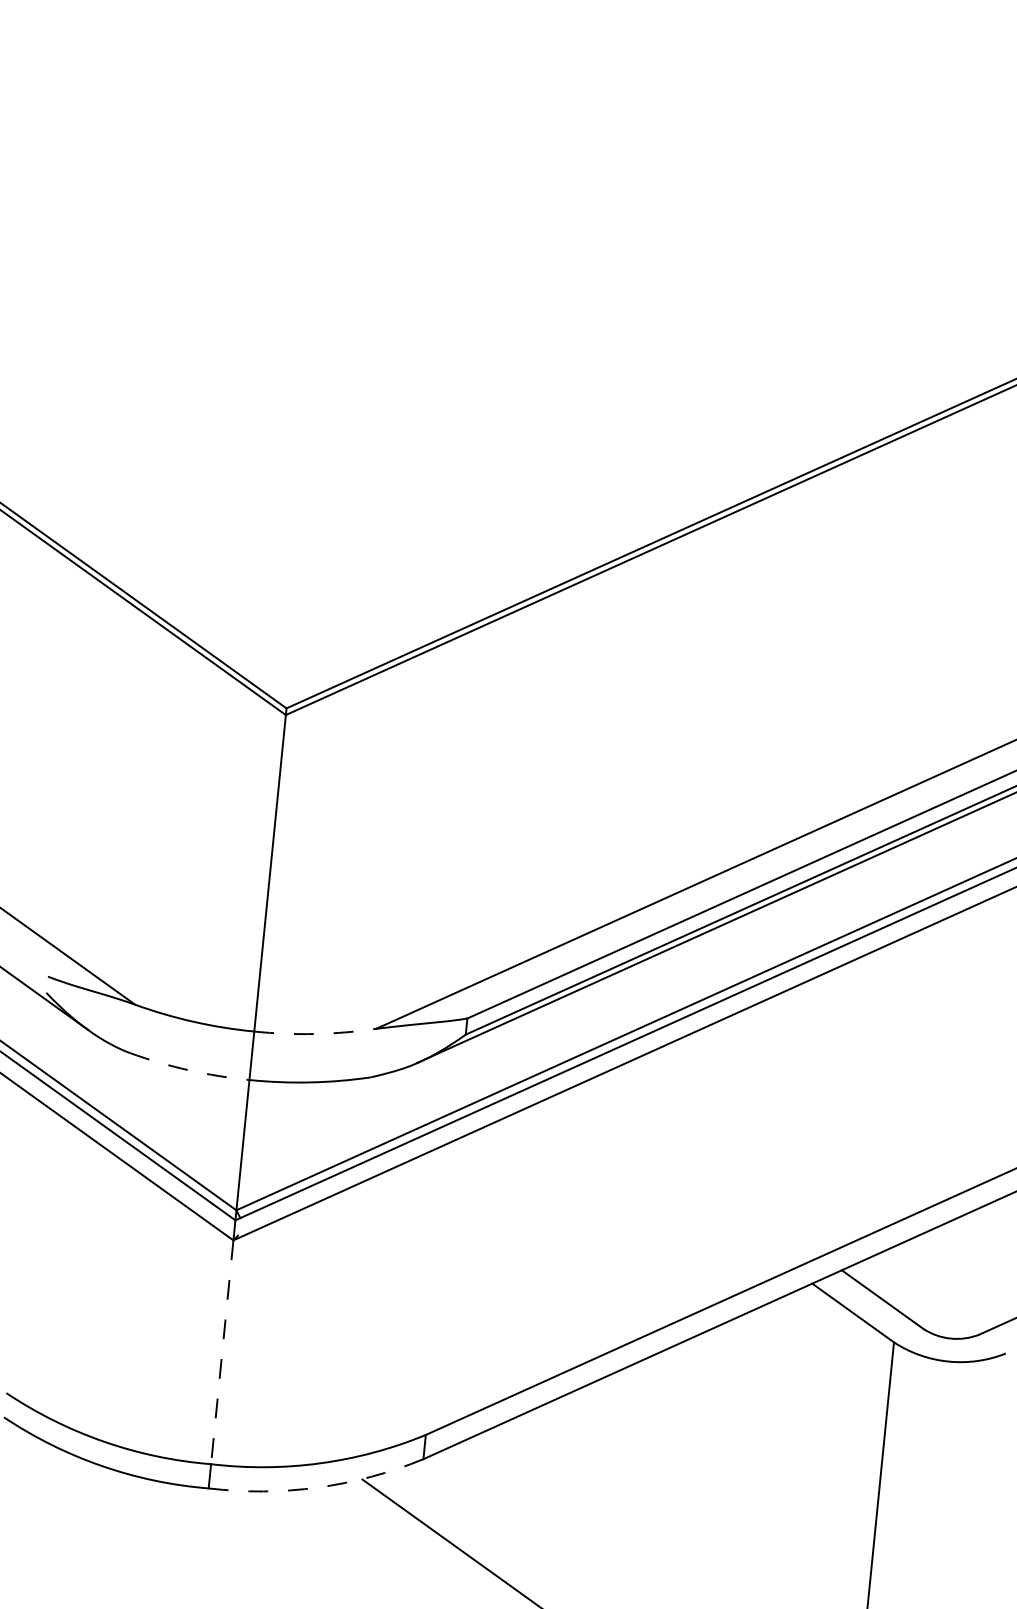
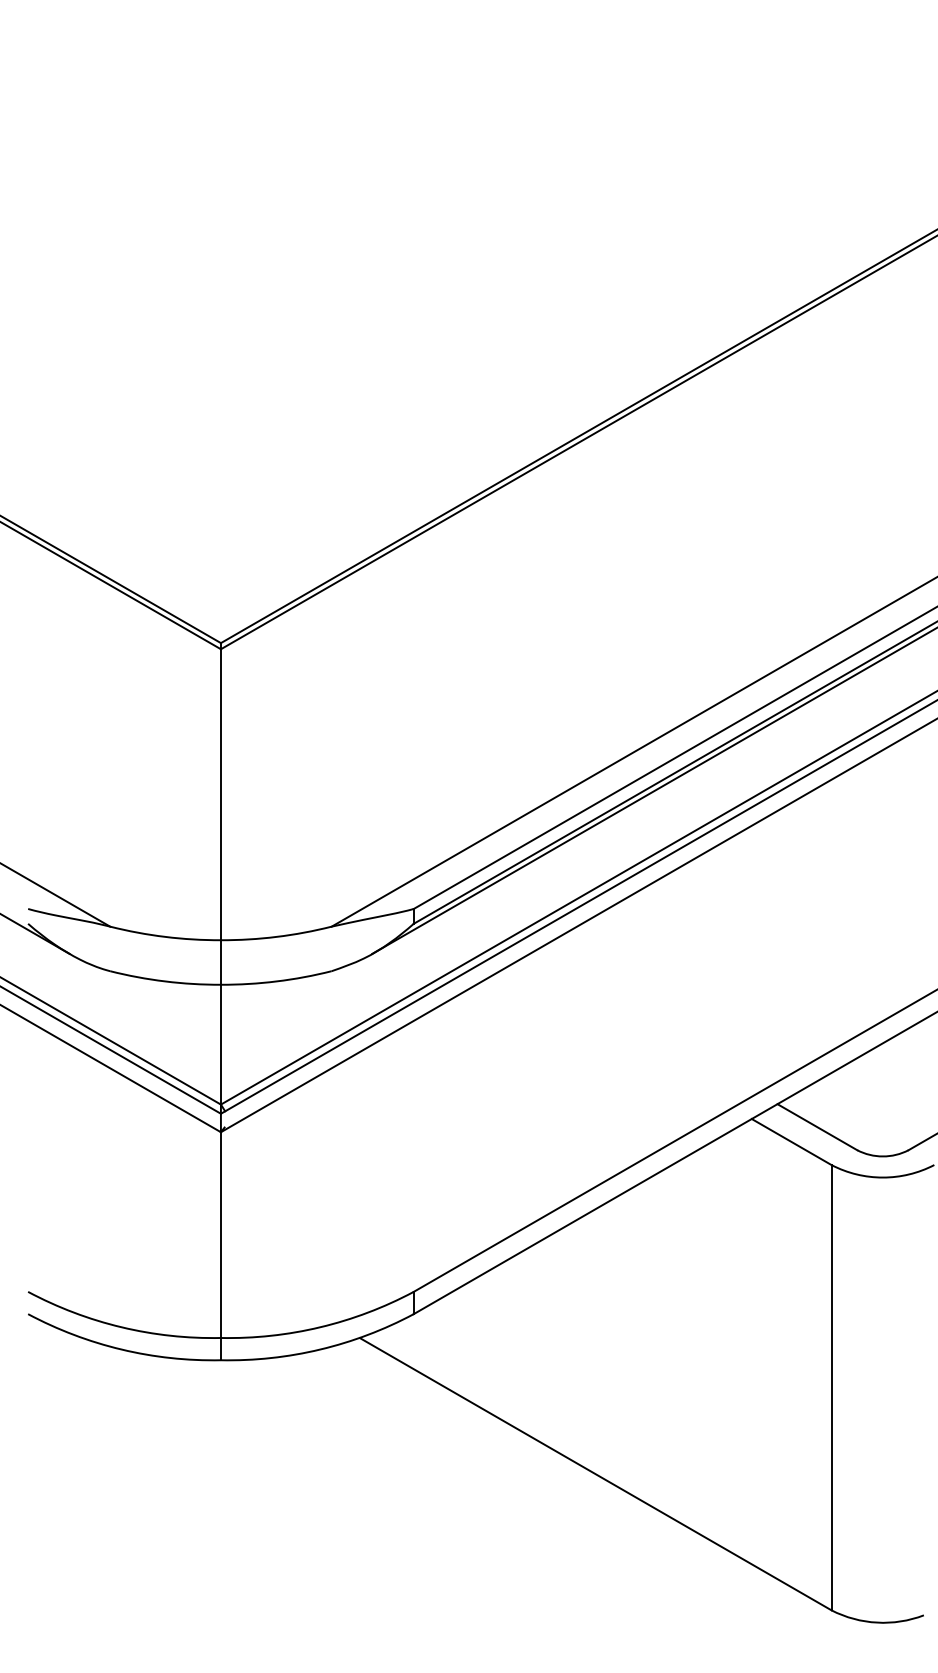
arc: (315, 1033) -> (276, 936), dashed -> solid
arc: (189, 1070) -> (165, 981), dashed -> solid
line: (221, 1352) -> (220, 1235), dashed -> solid
arc: (318, 1487) -> (320, 1349), dashed -> solid

